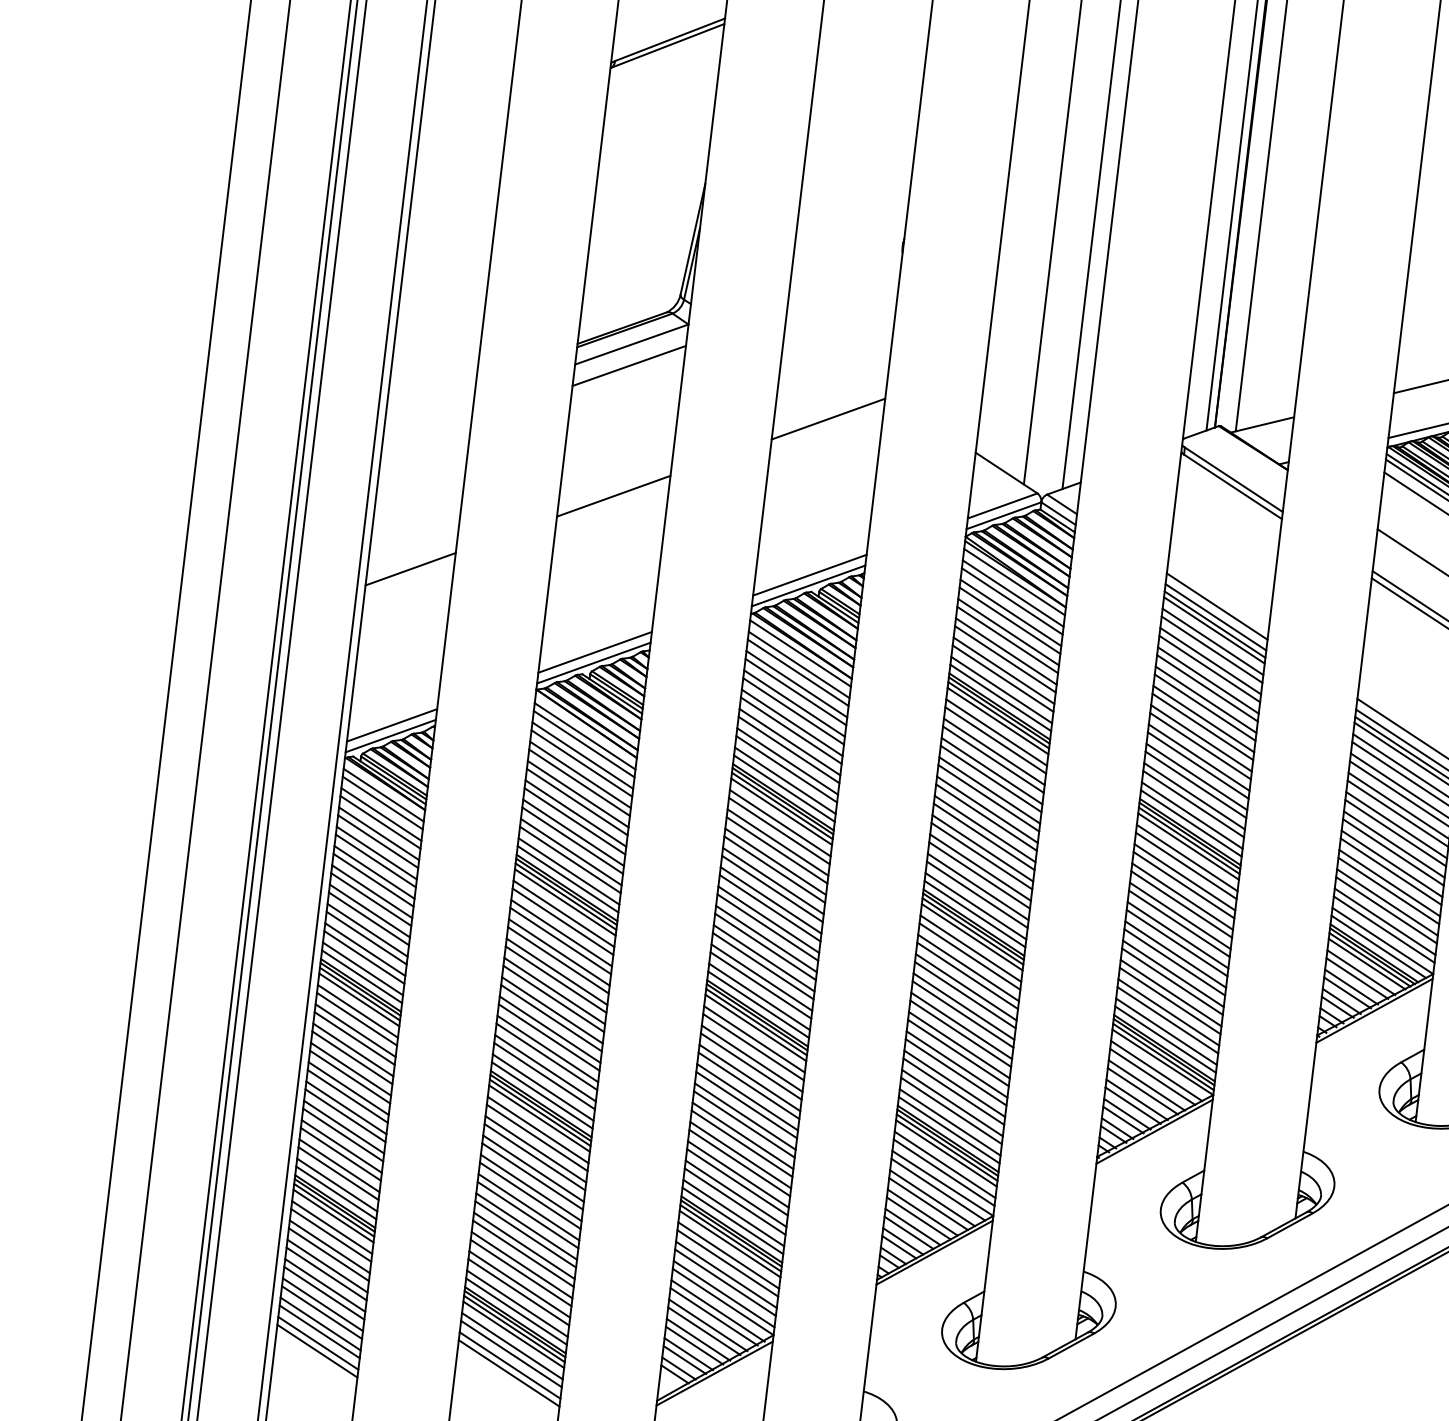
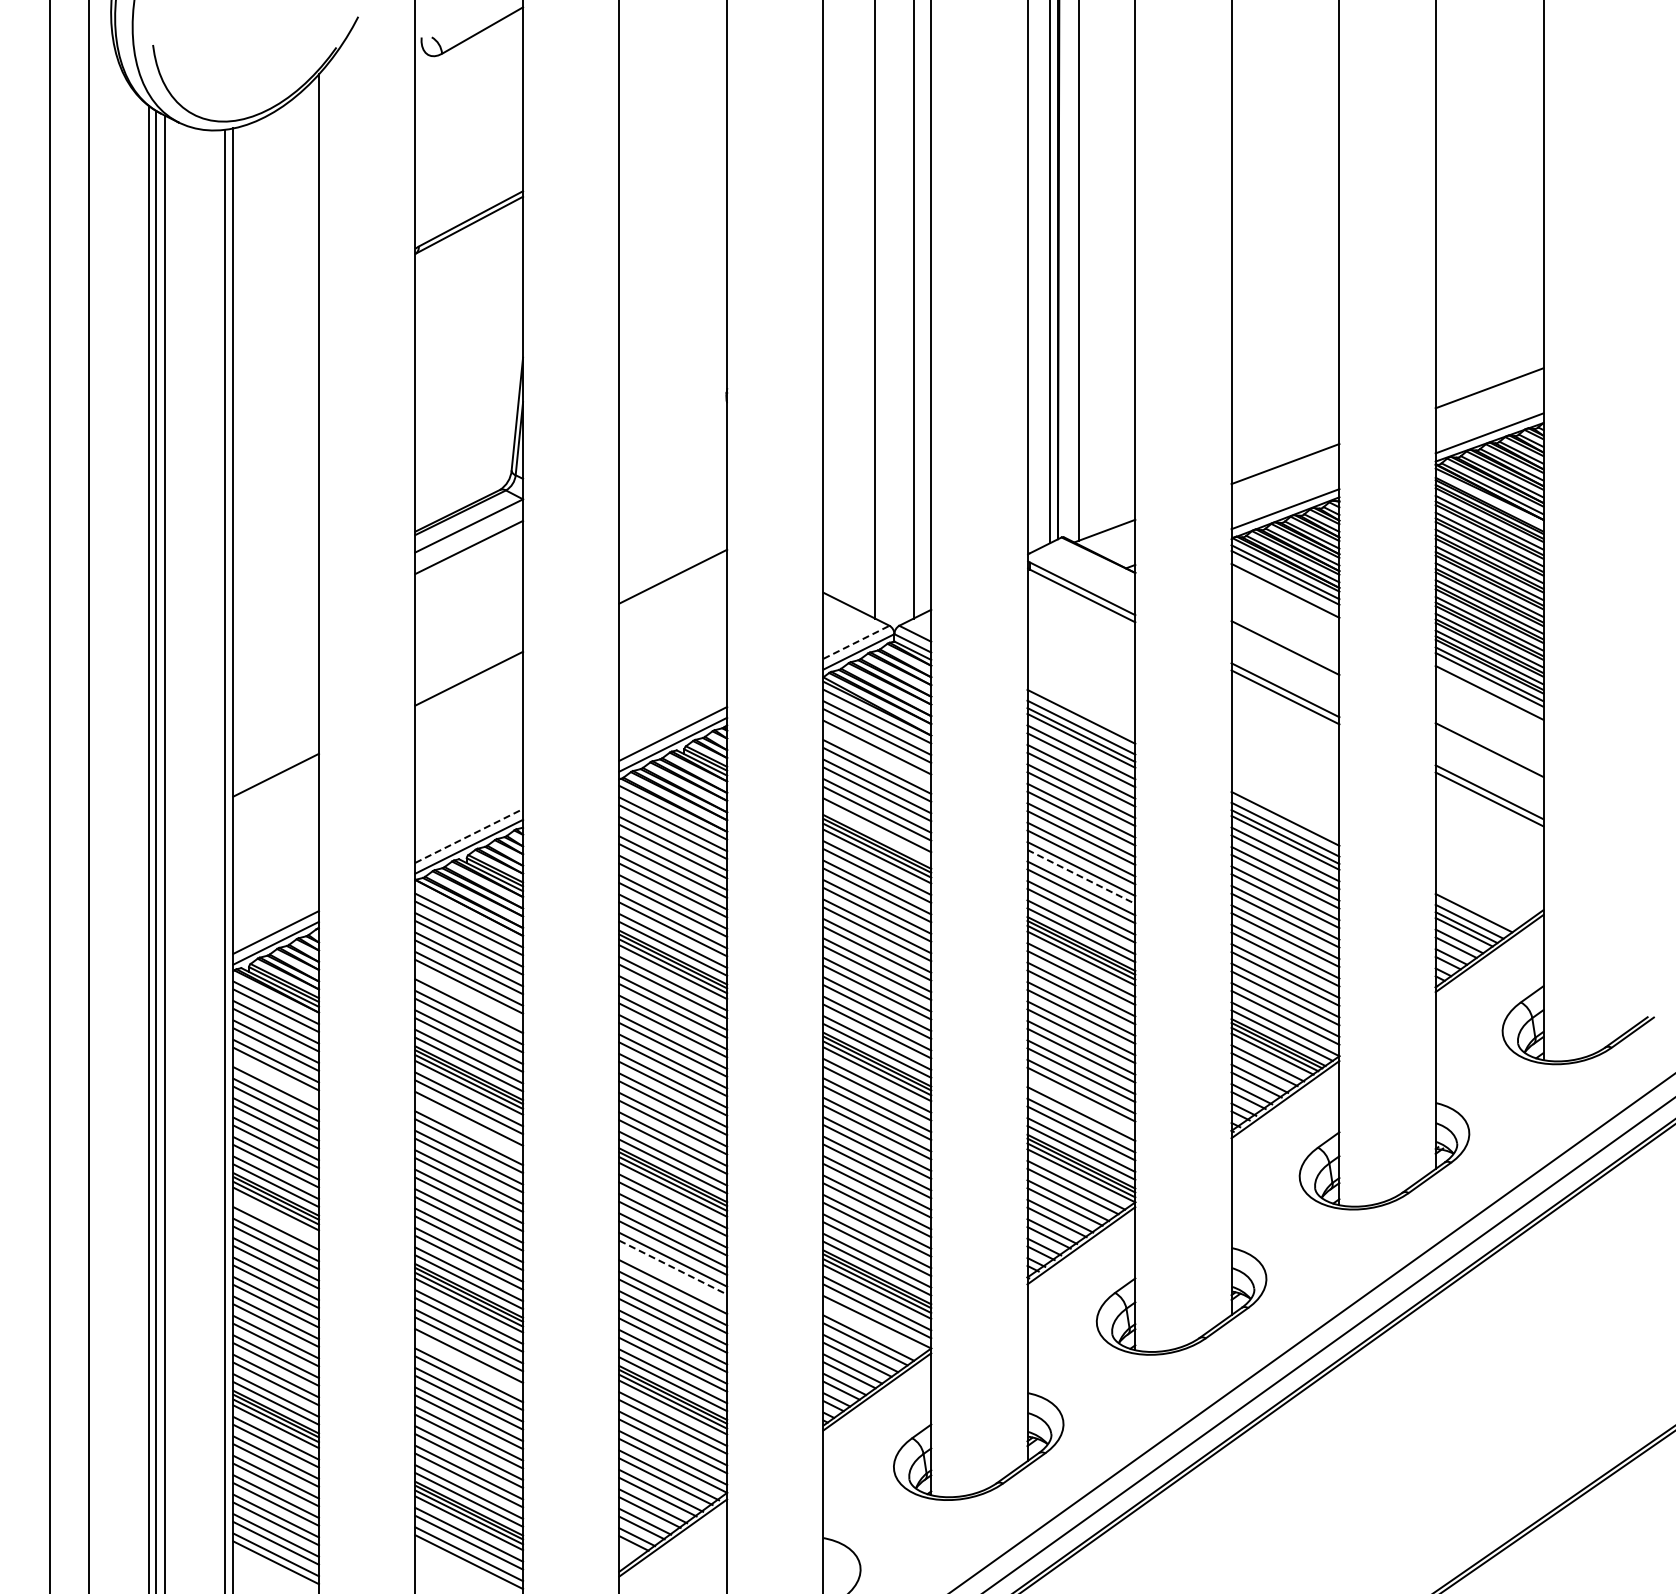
line: (1002, 506) -> (856, 642), solid -> dashed
line: (1010, 620) -> (877, 755), removed
line: (595, 651) -> (469, 835), solid -> dashed
line: (1000, 698) -> (877, 833), removed
line: (1198, 766) -> (1081, 877), solid -> dashed
line: (576, 813) -> (469, 998), removed
line: (374, 872) -> (276, 1080), removed
line: (561, 940) -> (469, 1126), removed
line: (1171, 993) -> (1081, 1106), removed
line: (358, 1011) -> (276, 1220), removed
line: (746, 1105) -> (673, 1267), solid -> dashed
line: (745, 1116) -> (673, 1279), removed
line: (533, 1176) -> (469, 1363), removed
line: (938, 1189) -> (873, 1328), removed

